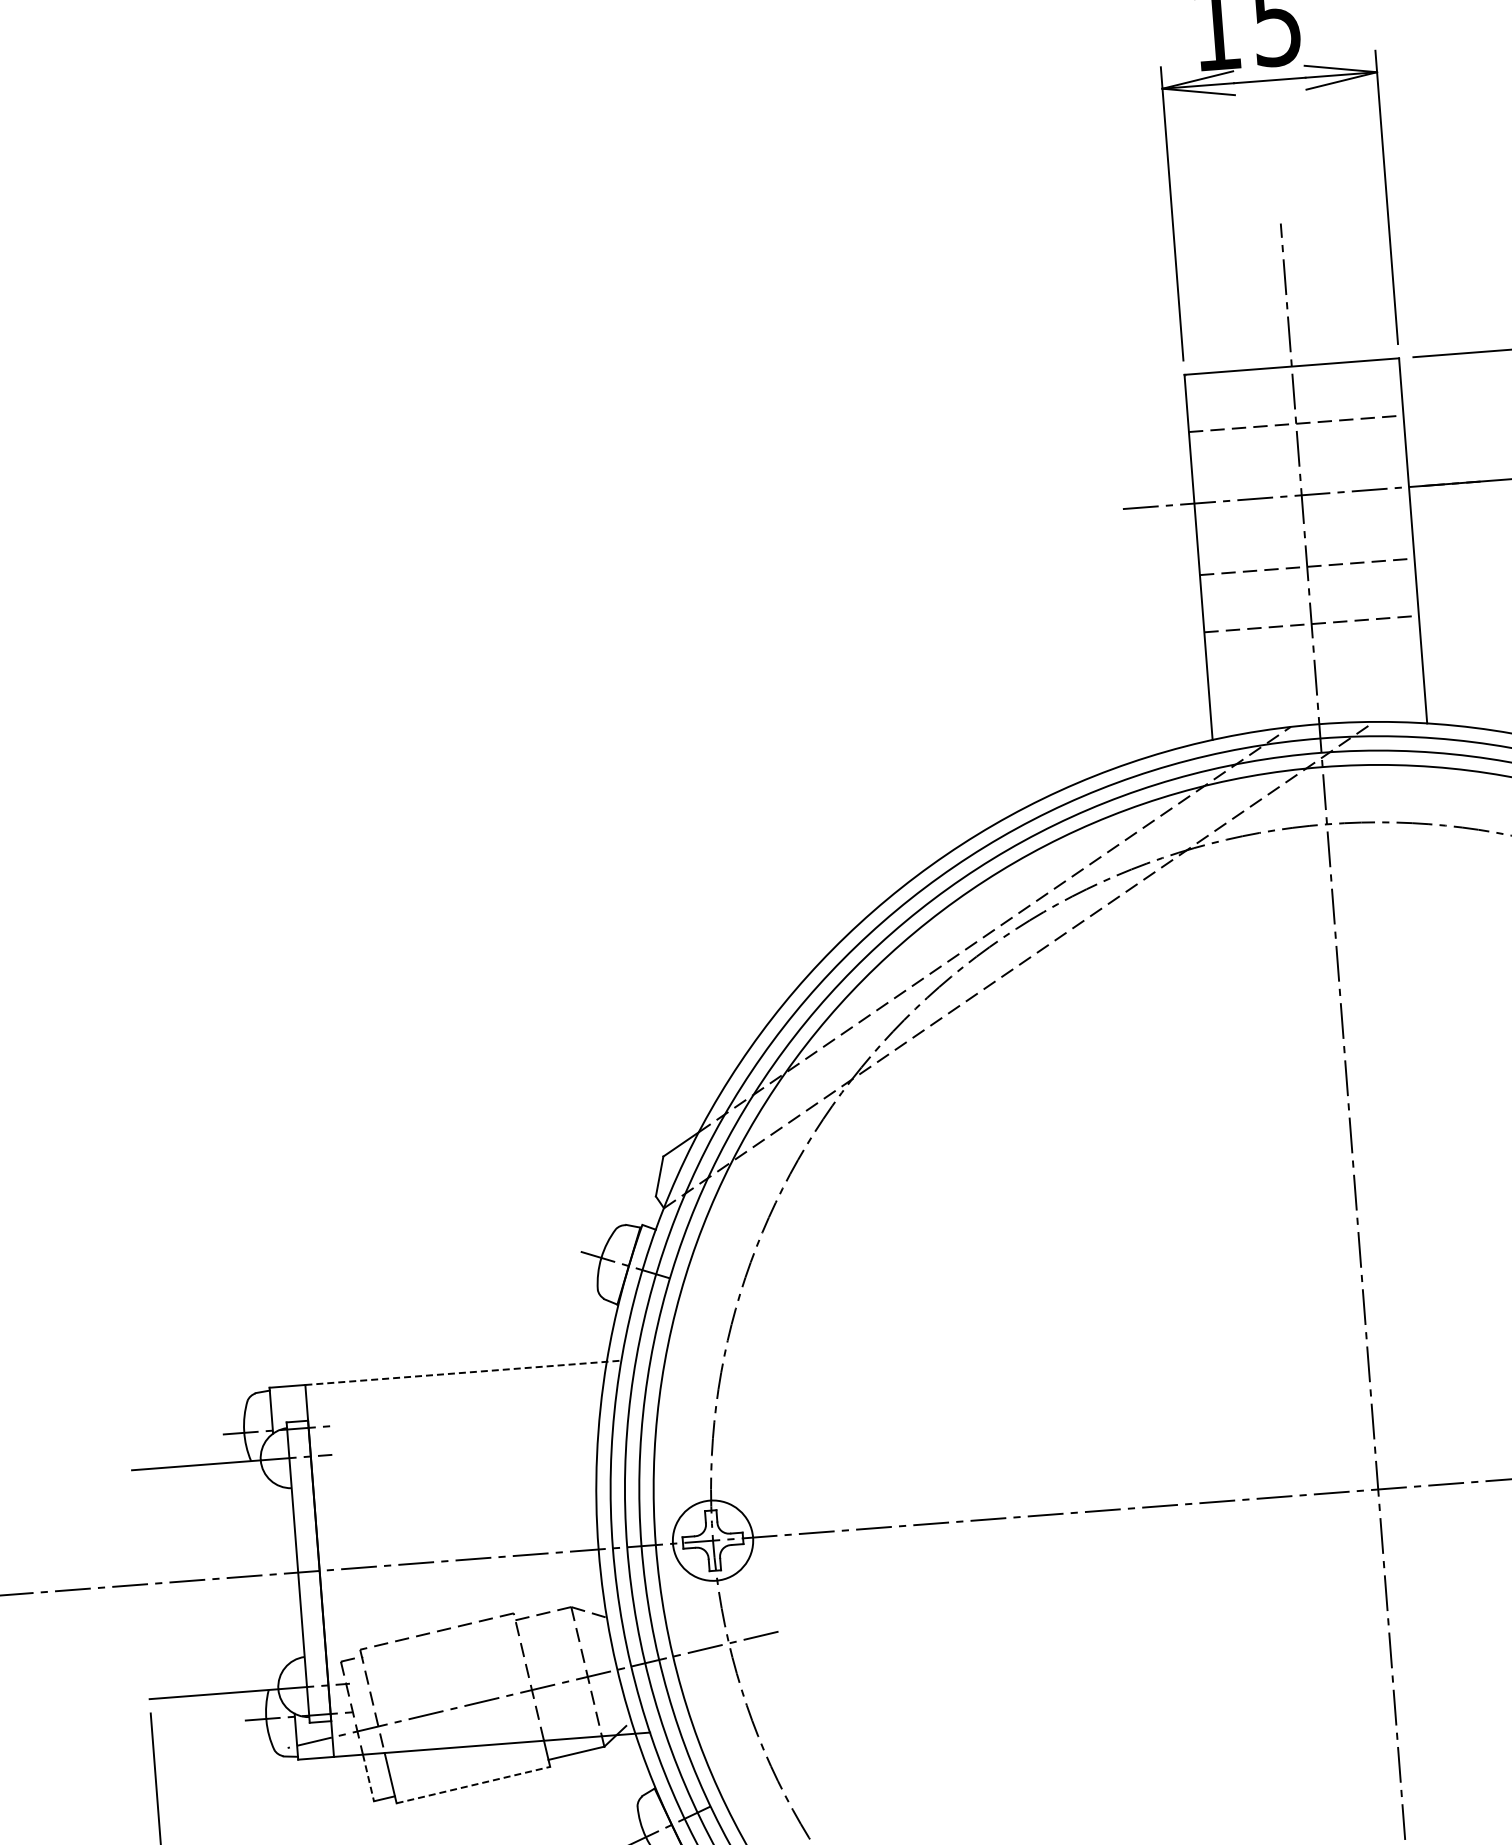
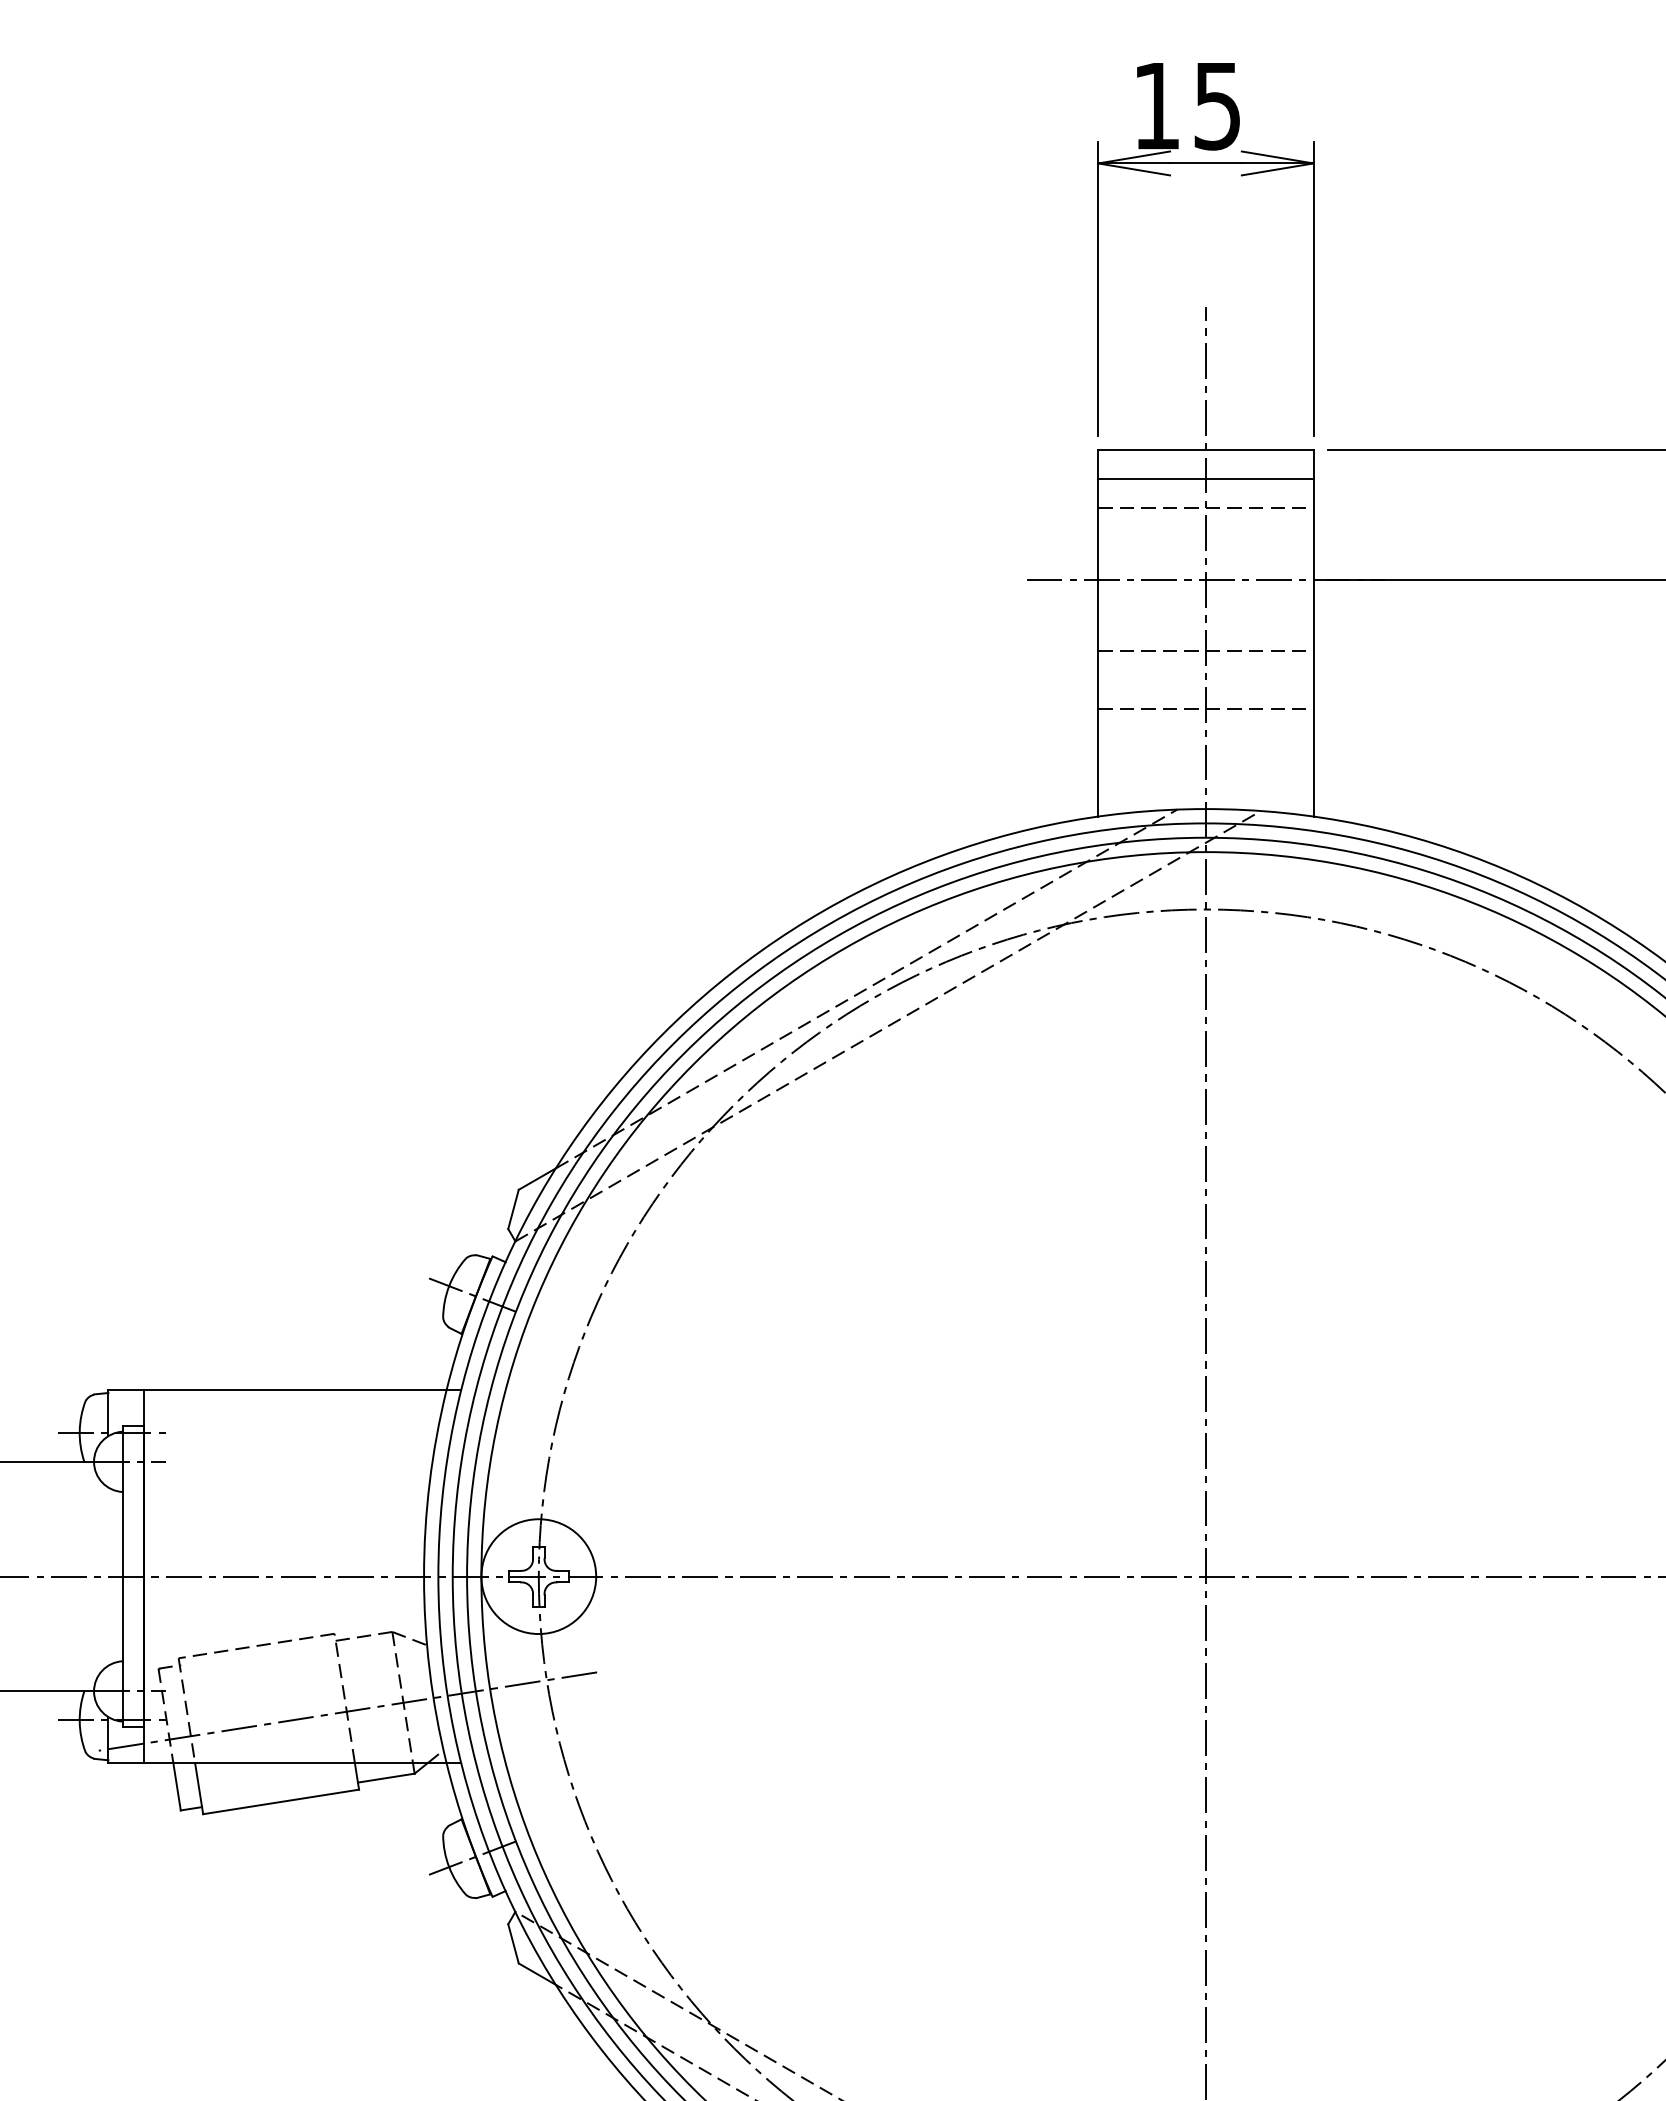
line: (1293, 395) -> (1205, 479), added
line: (463, 1373) -> (302, 1390), dashed -> solid
circle: (712, 1540) -> (538, 1576), size x1.43
line: (368, 1777) -> (177, 1786), dashed -> solid
line: (473, 1784) -> (281, 1801), dashed -> solid

